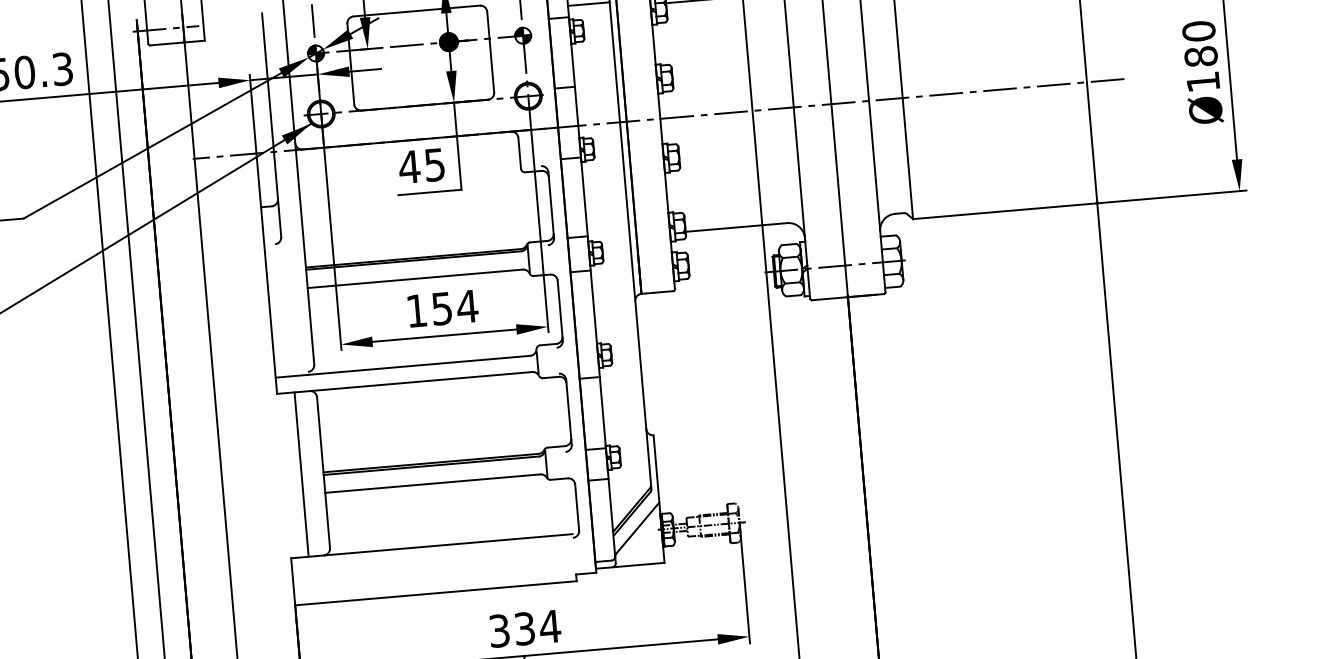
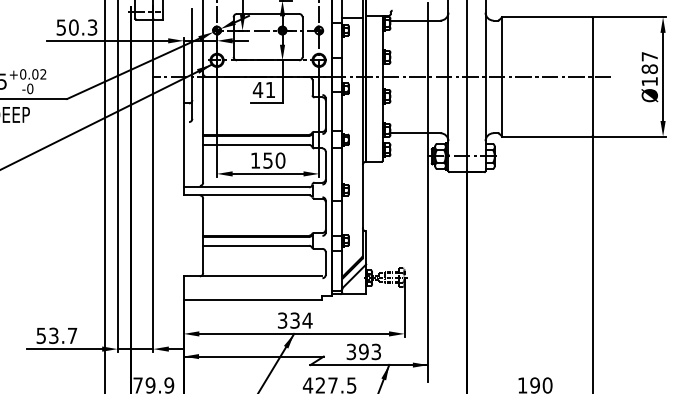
text: (1198, 30) -> (649, 56), Ø180 -> Ø187
text: (434, 165) -> (270, 90), 45 -> 41
text: (467, 306) -> (280, 160), 154 -> 150
line: (301, 473) -> (192, 235), removed

